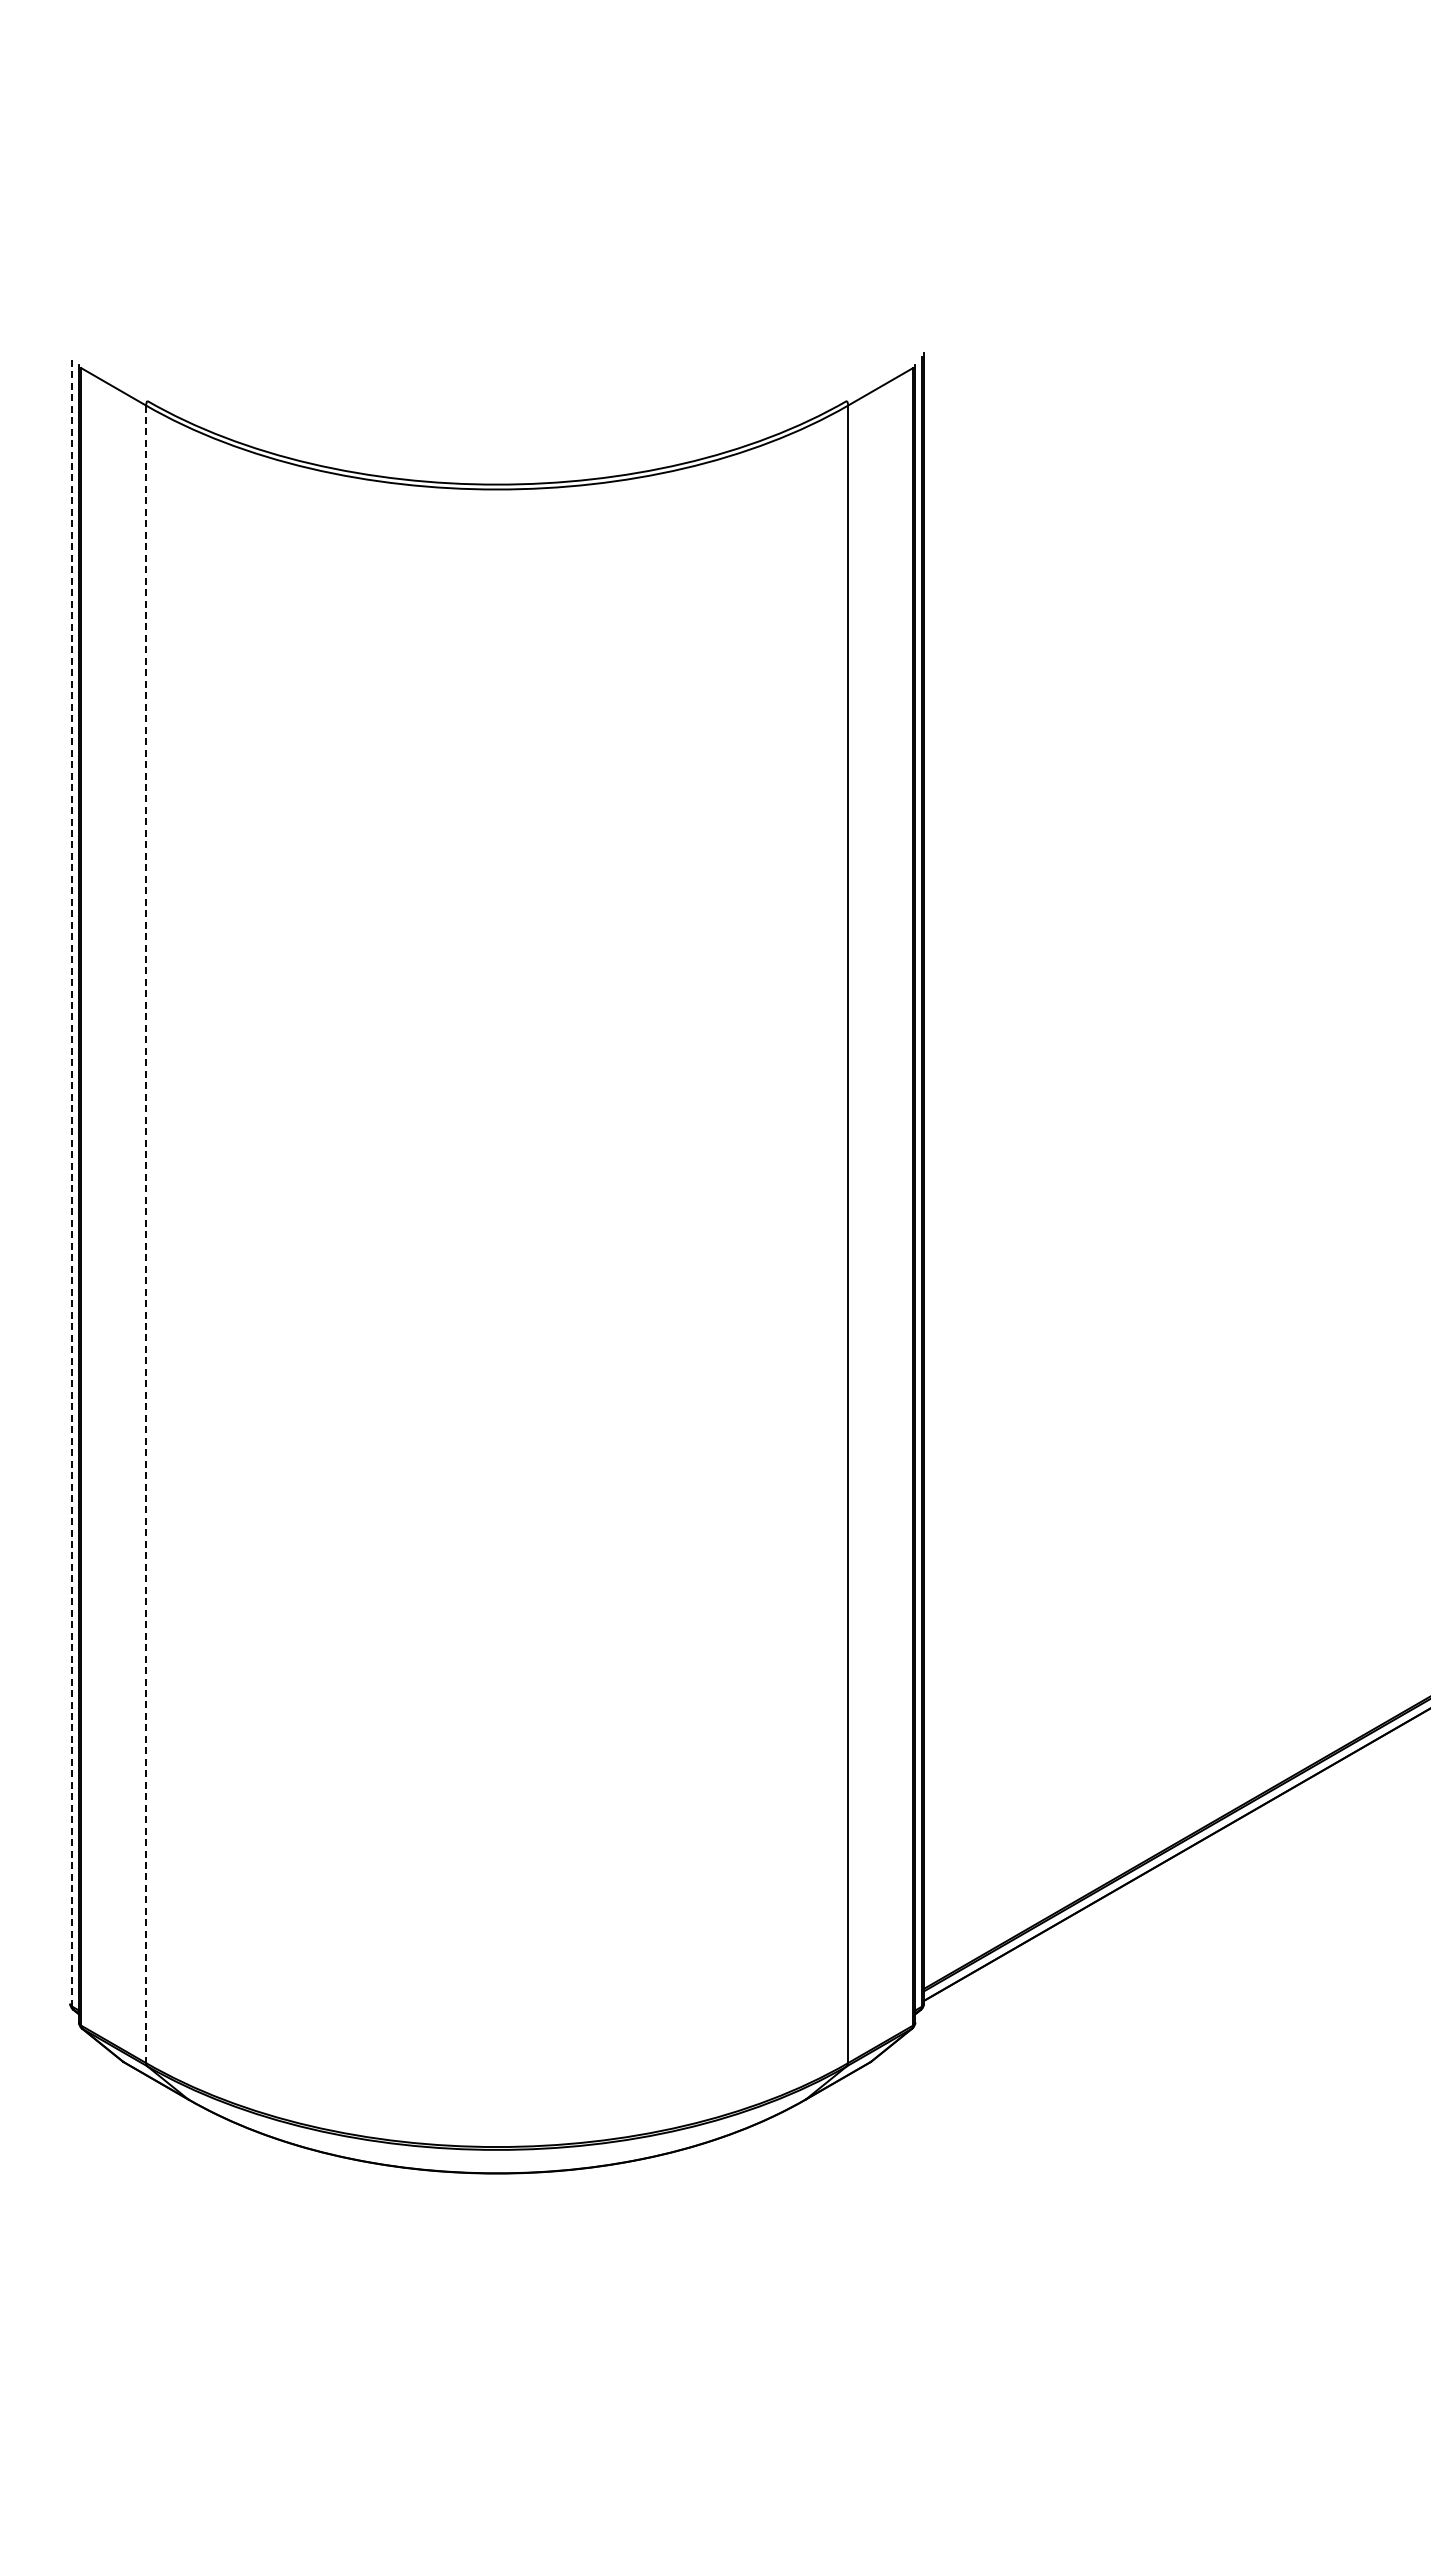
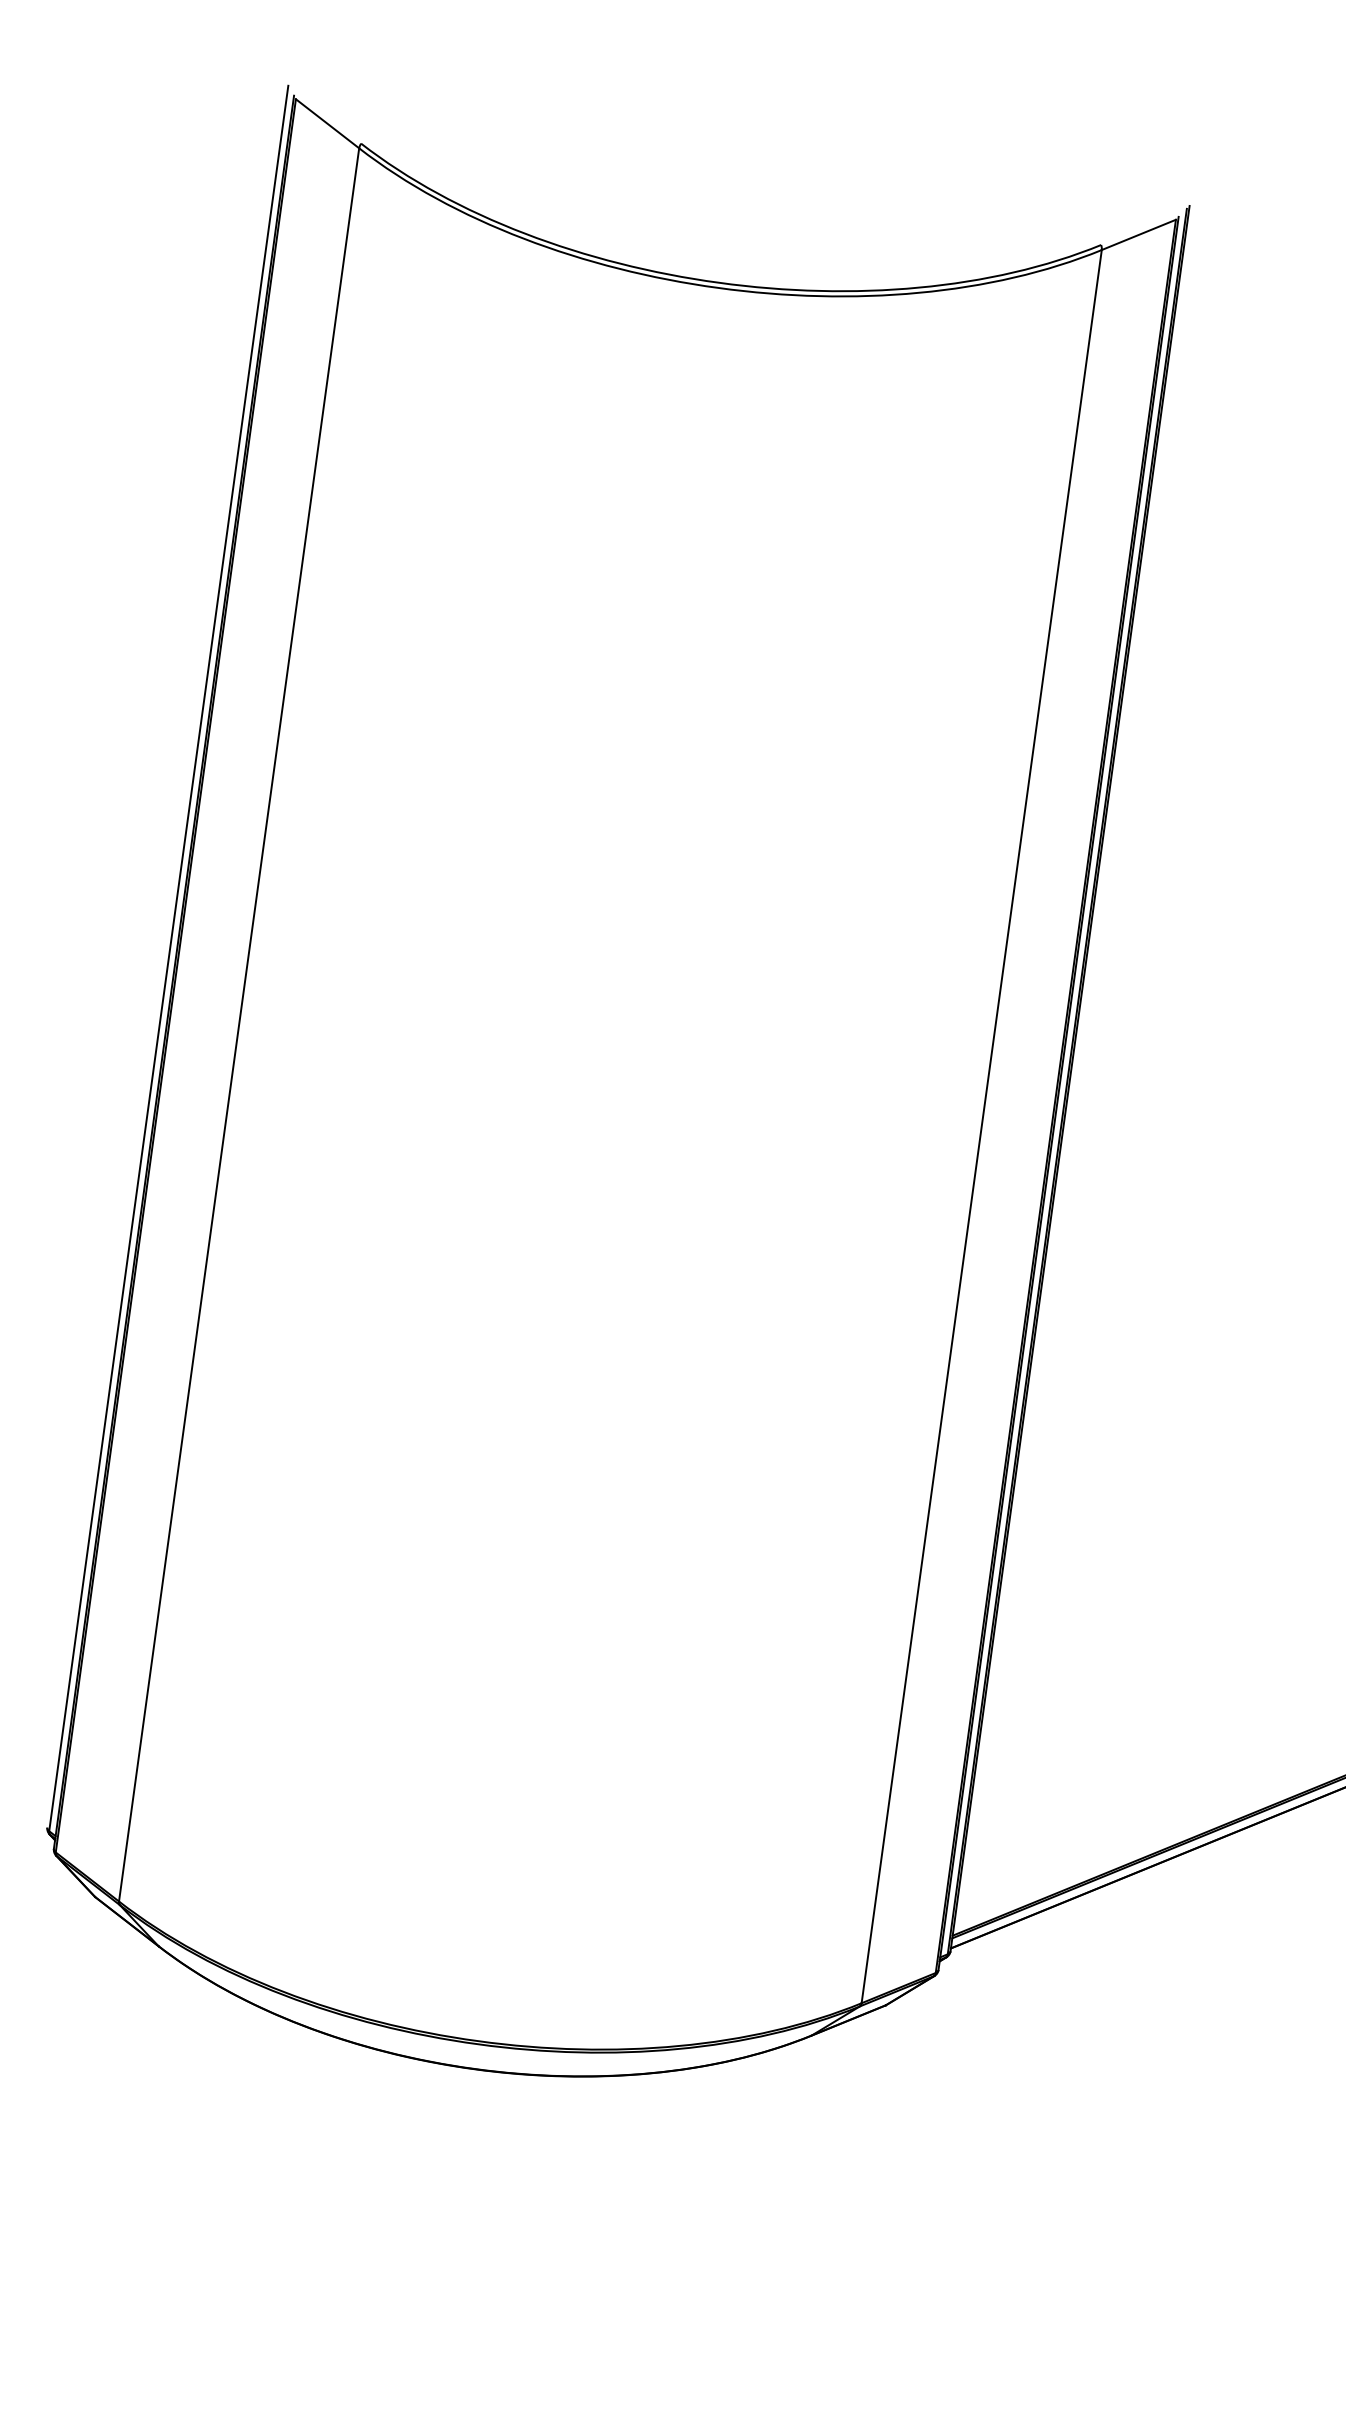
line: (72, 1181) -> (168, 958), dashed -> solid
line: (146, 1234) -> (239, 1025), dashed -> solid

